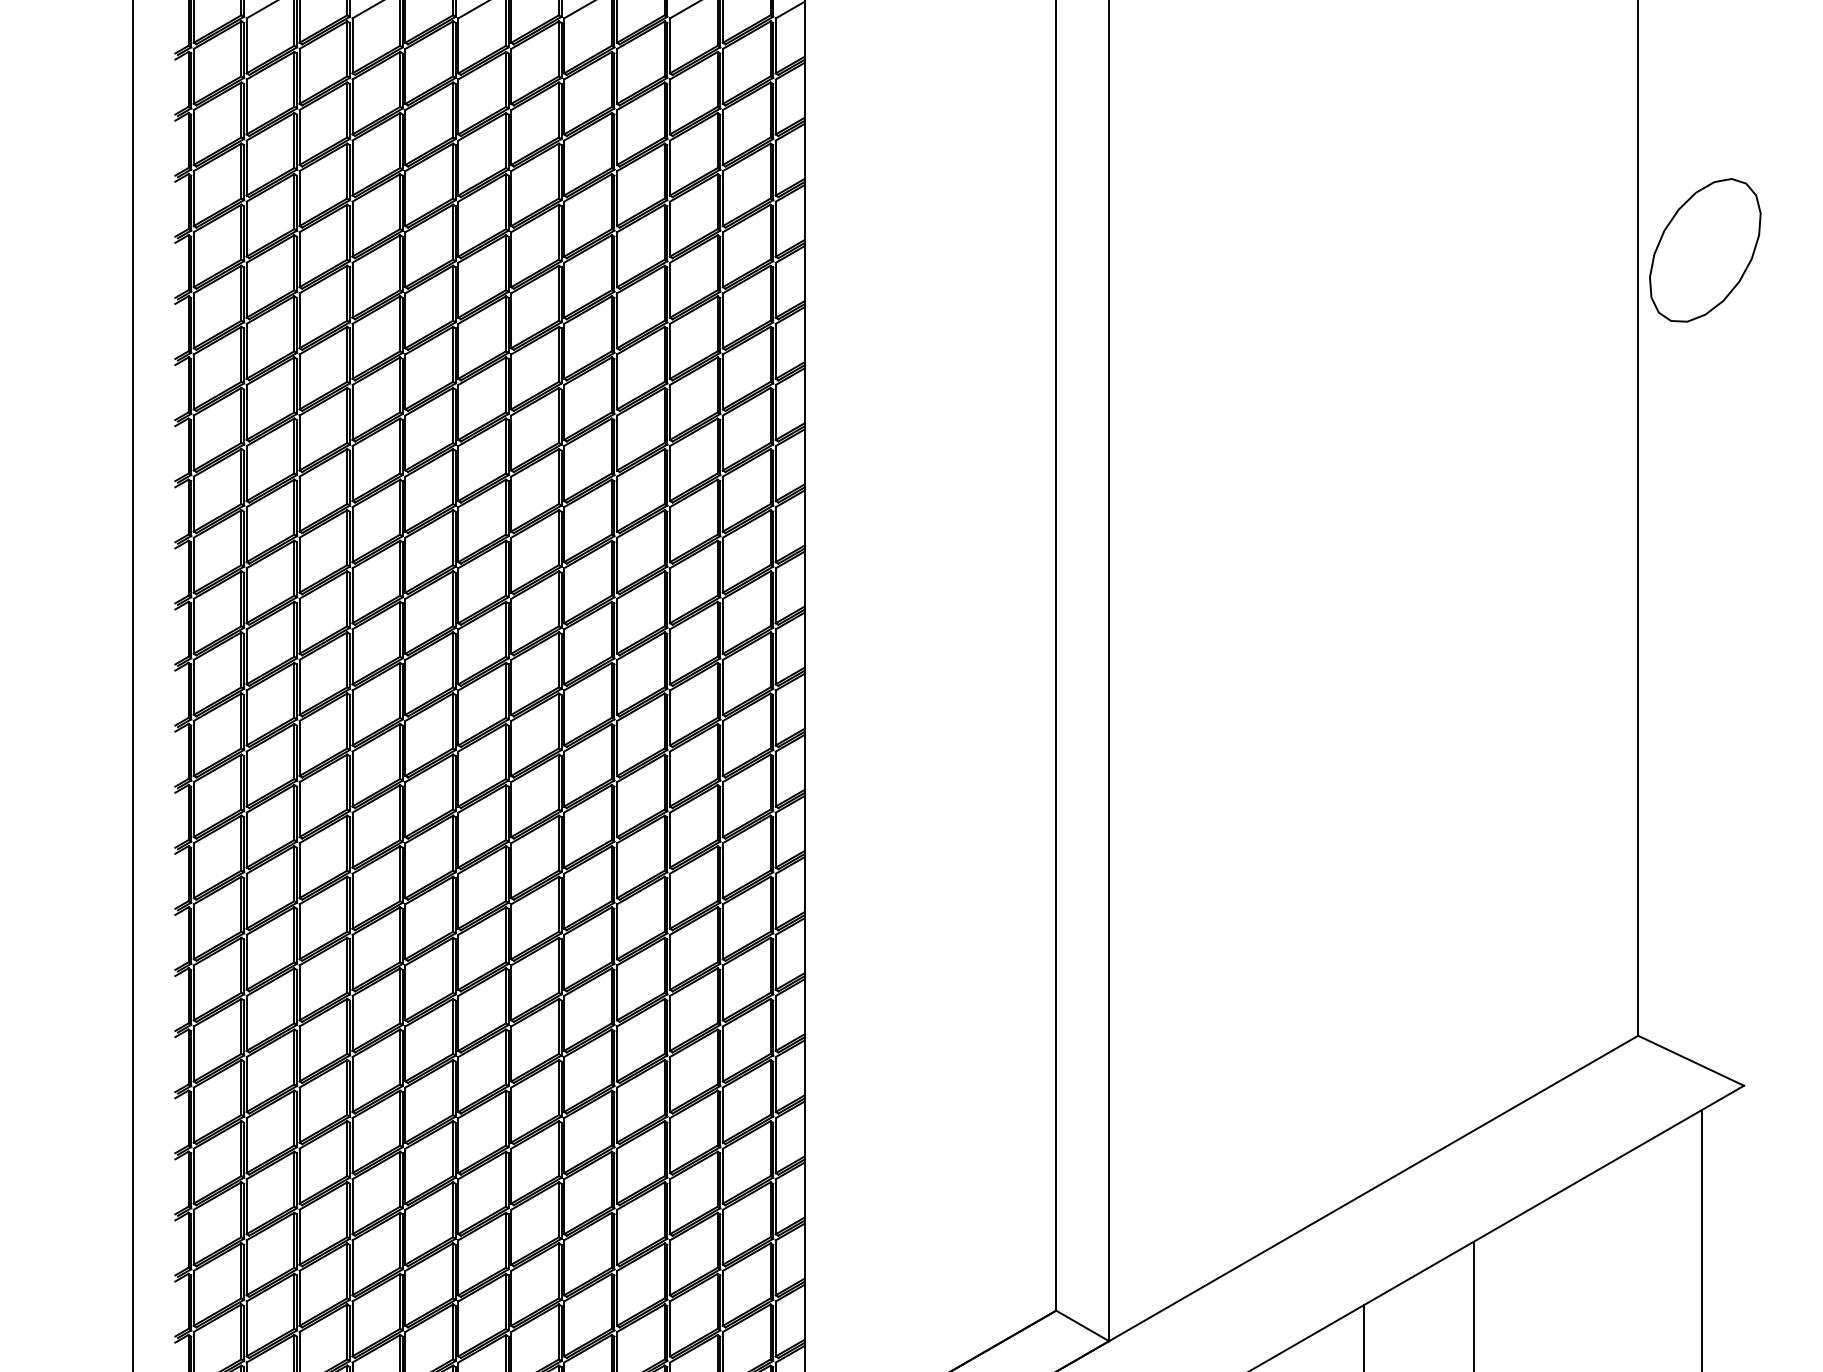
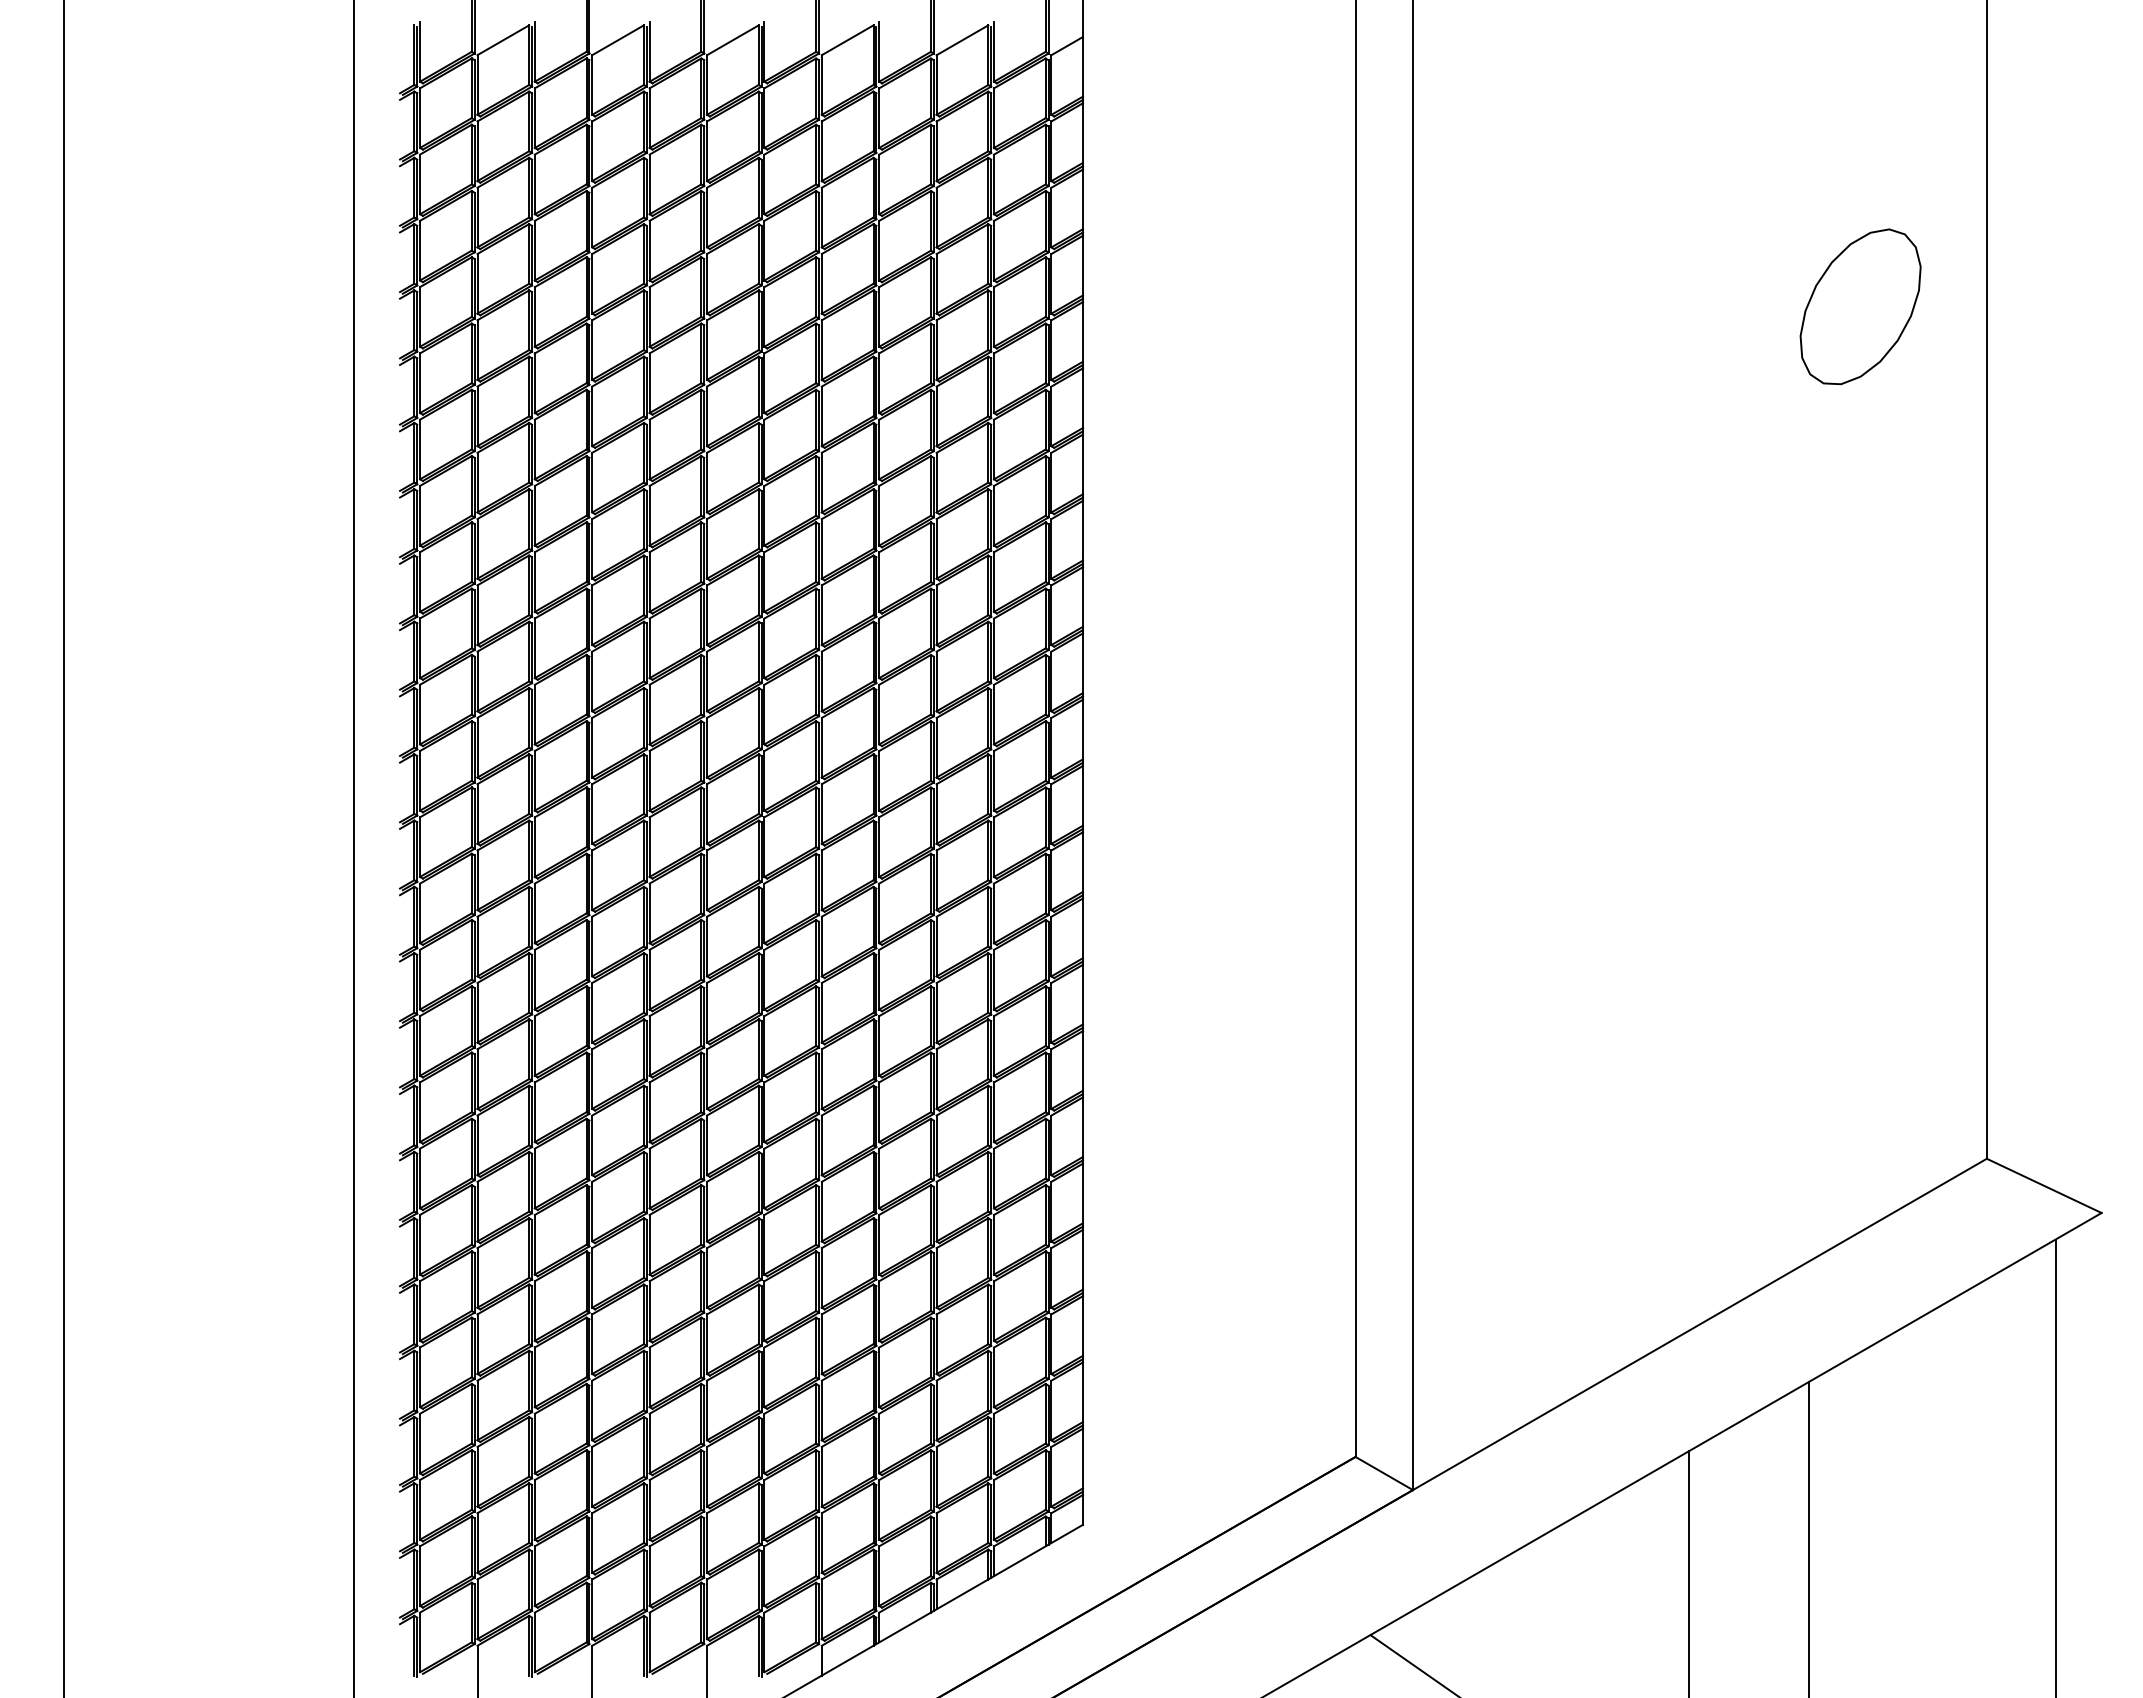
part: (1705, 250) -> (1860, 306), moved

